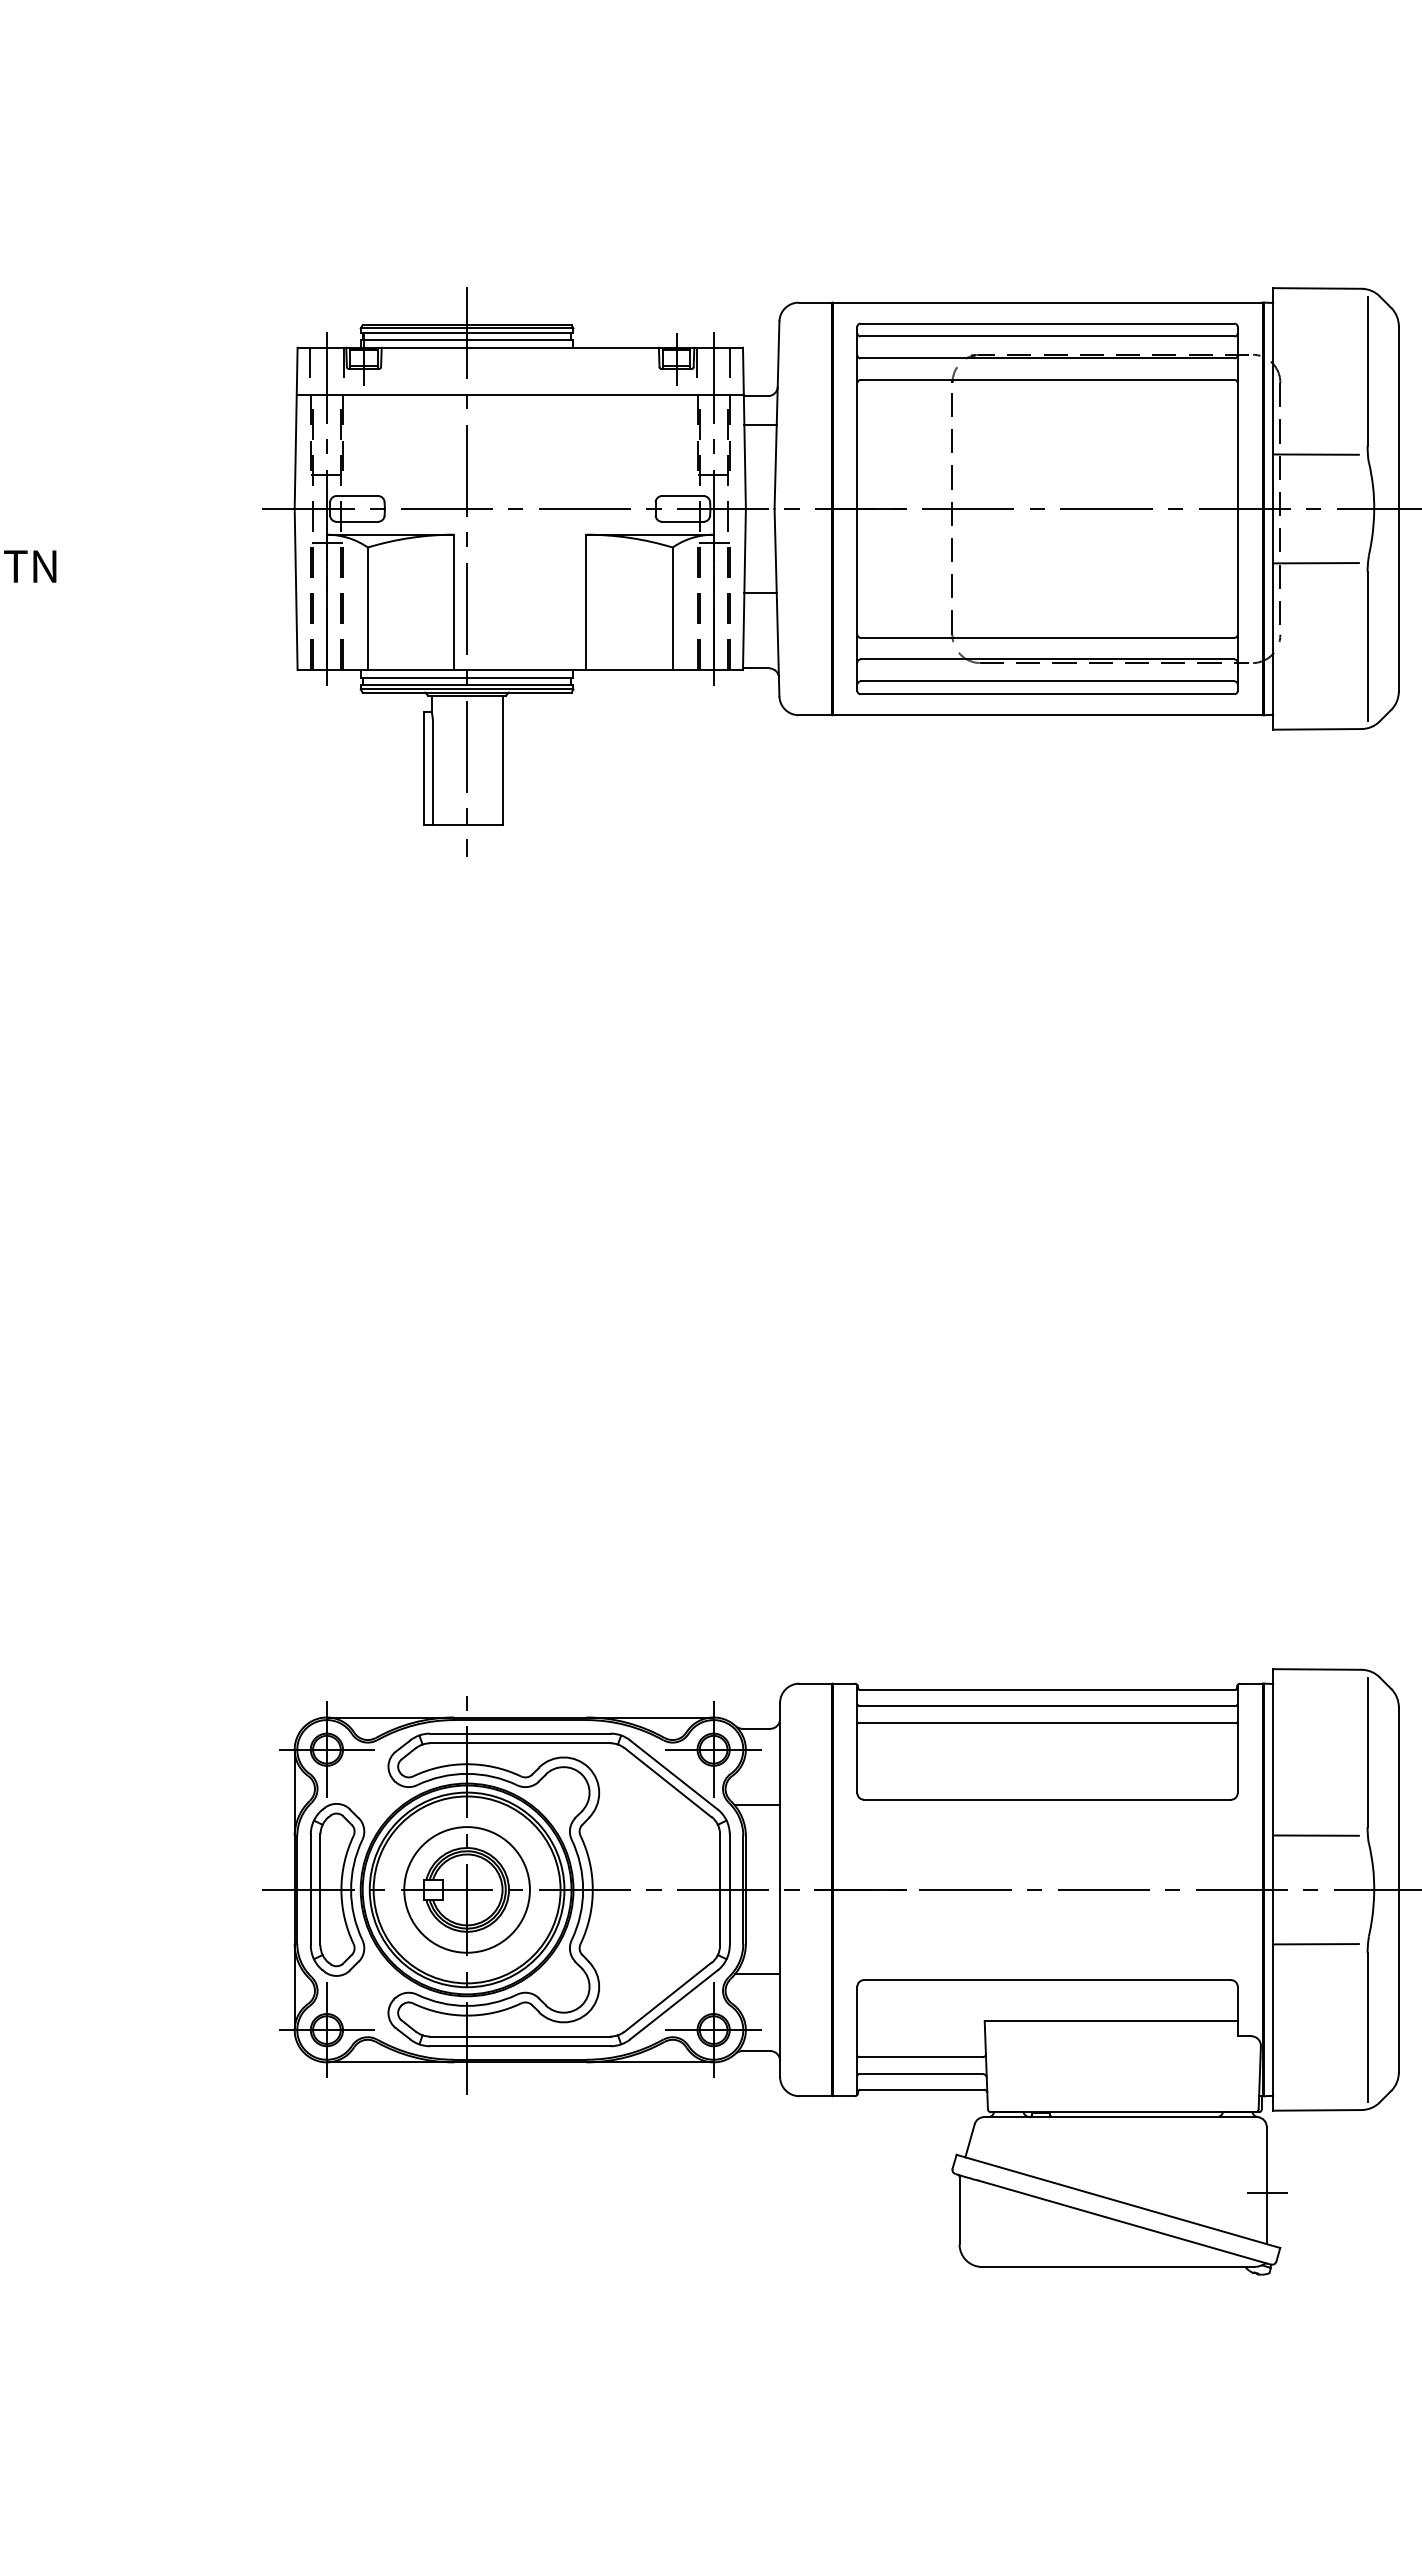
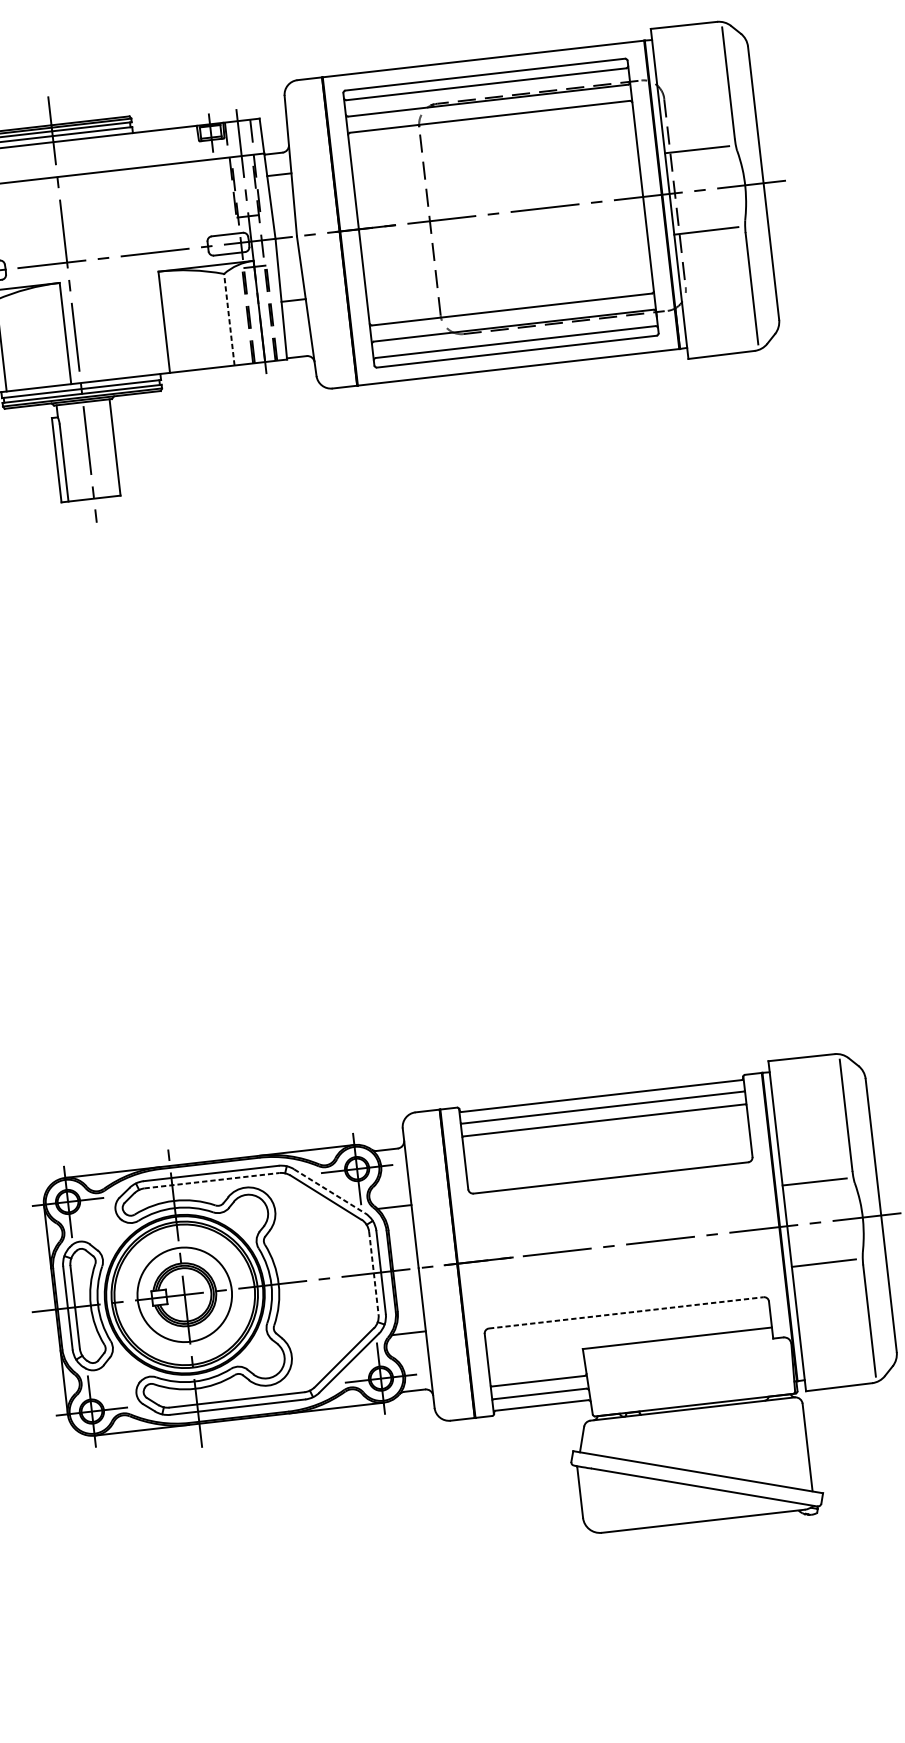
line: (672, 608) -> (229, 319), solid -> dashed
line: (520, 1743) -> (212, 1180), solid -> dashed
line: (674, 1775) -> (330, 1191), solid -> dashed
line: (720, 1890) -> (374, 1273), solid -> dashed
line: (1047, 1980) -> (626, 1313), solid -> dashed
line: (1267, 2192) -> (808, 1452), removed

